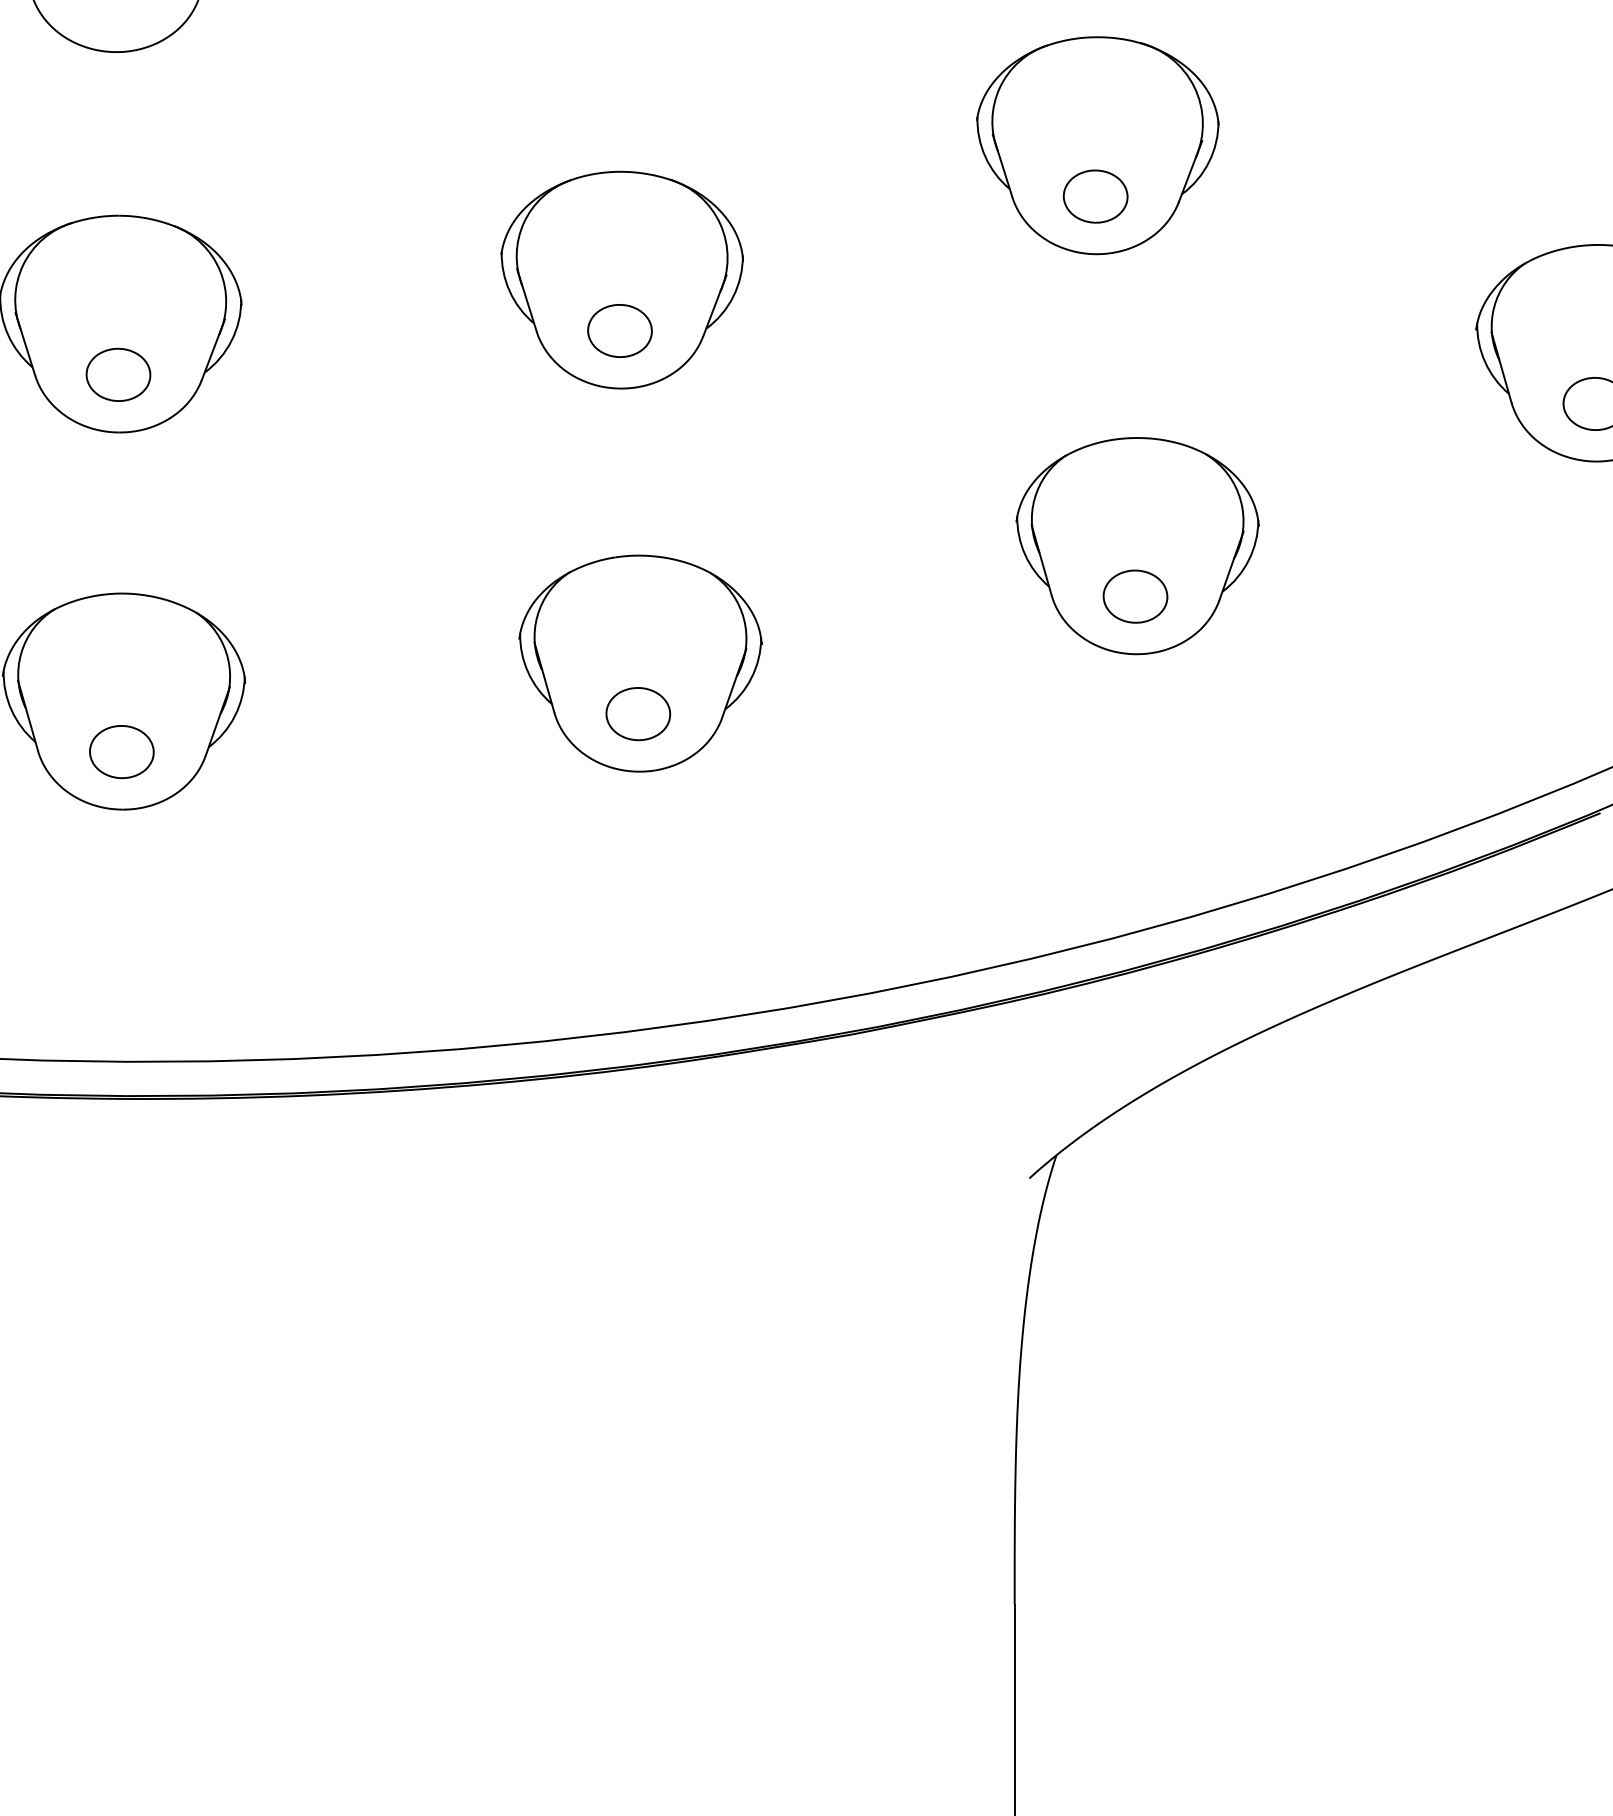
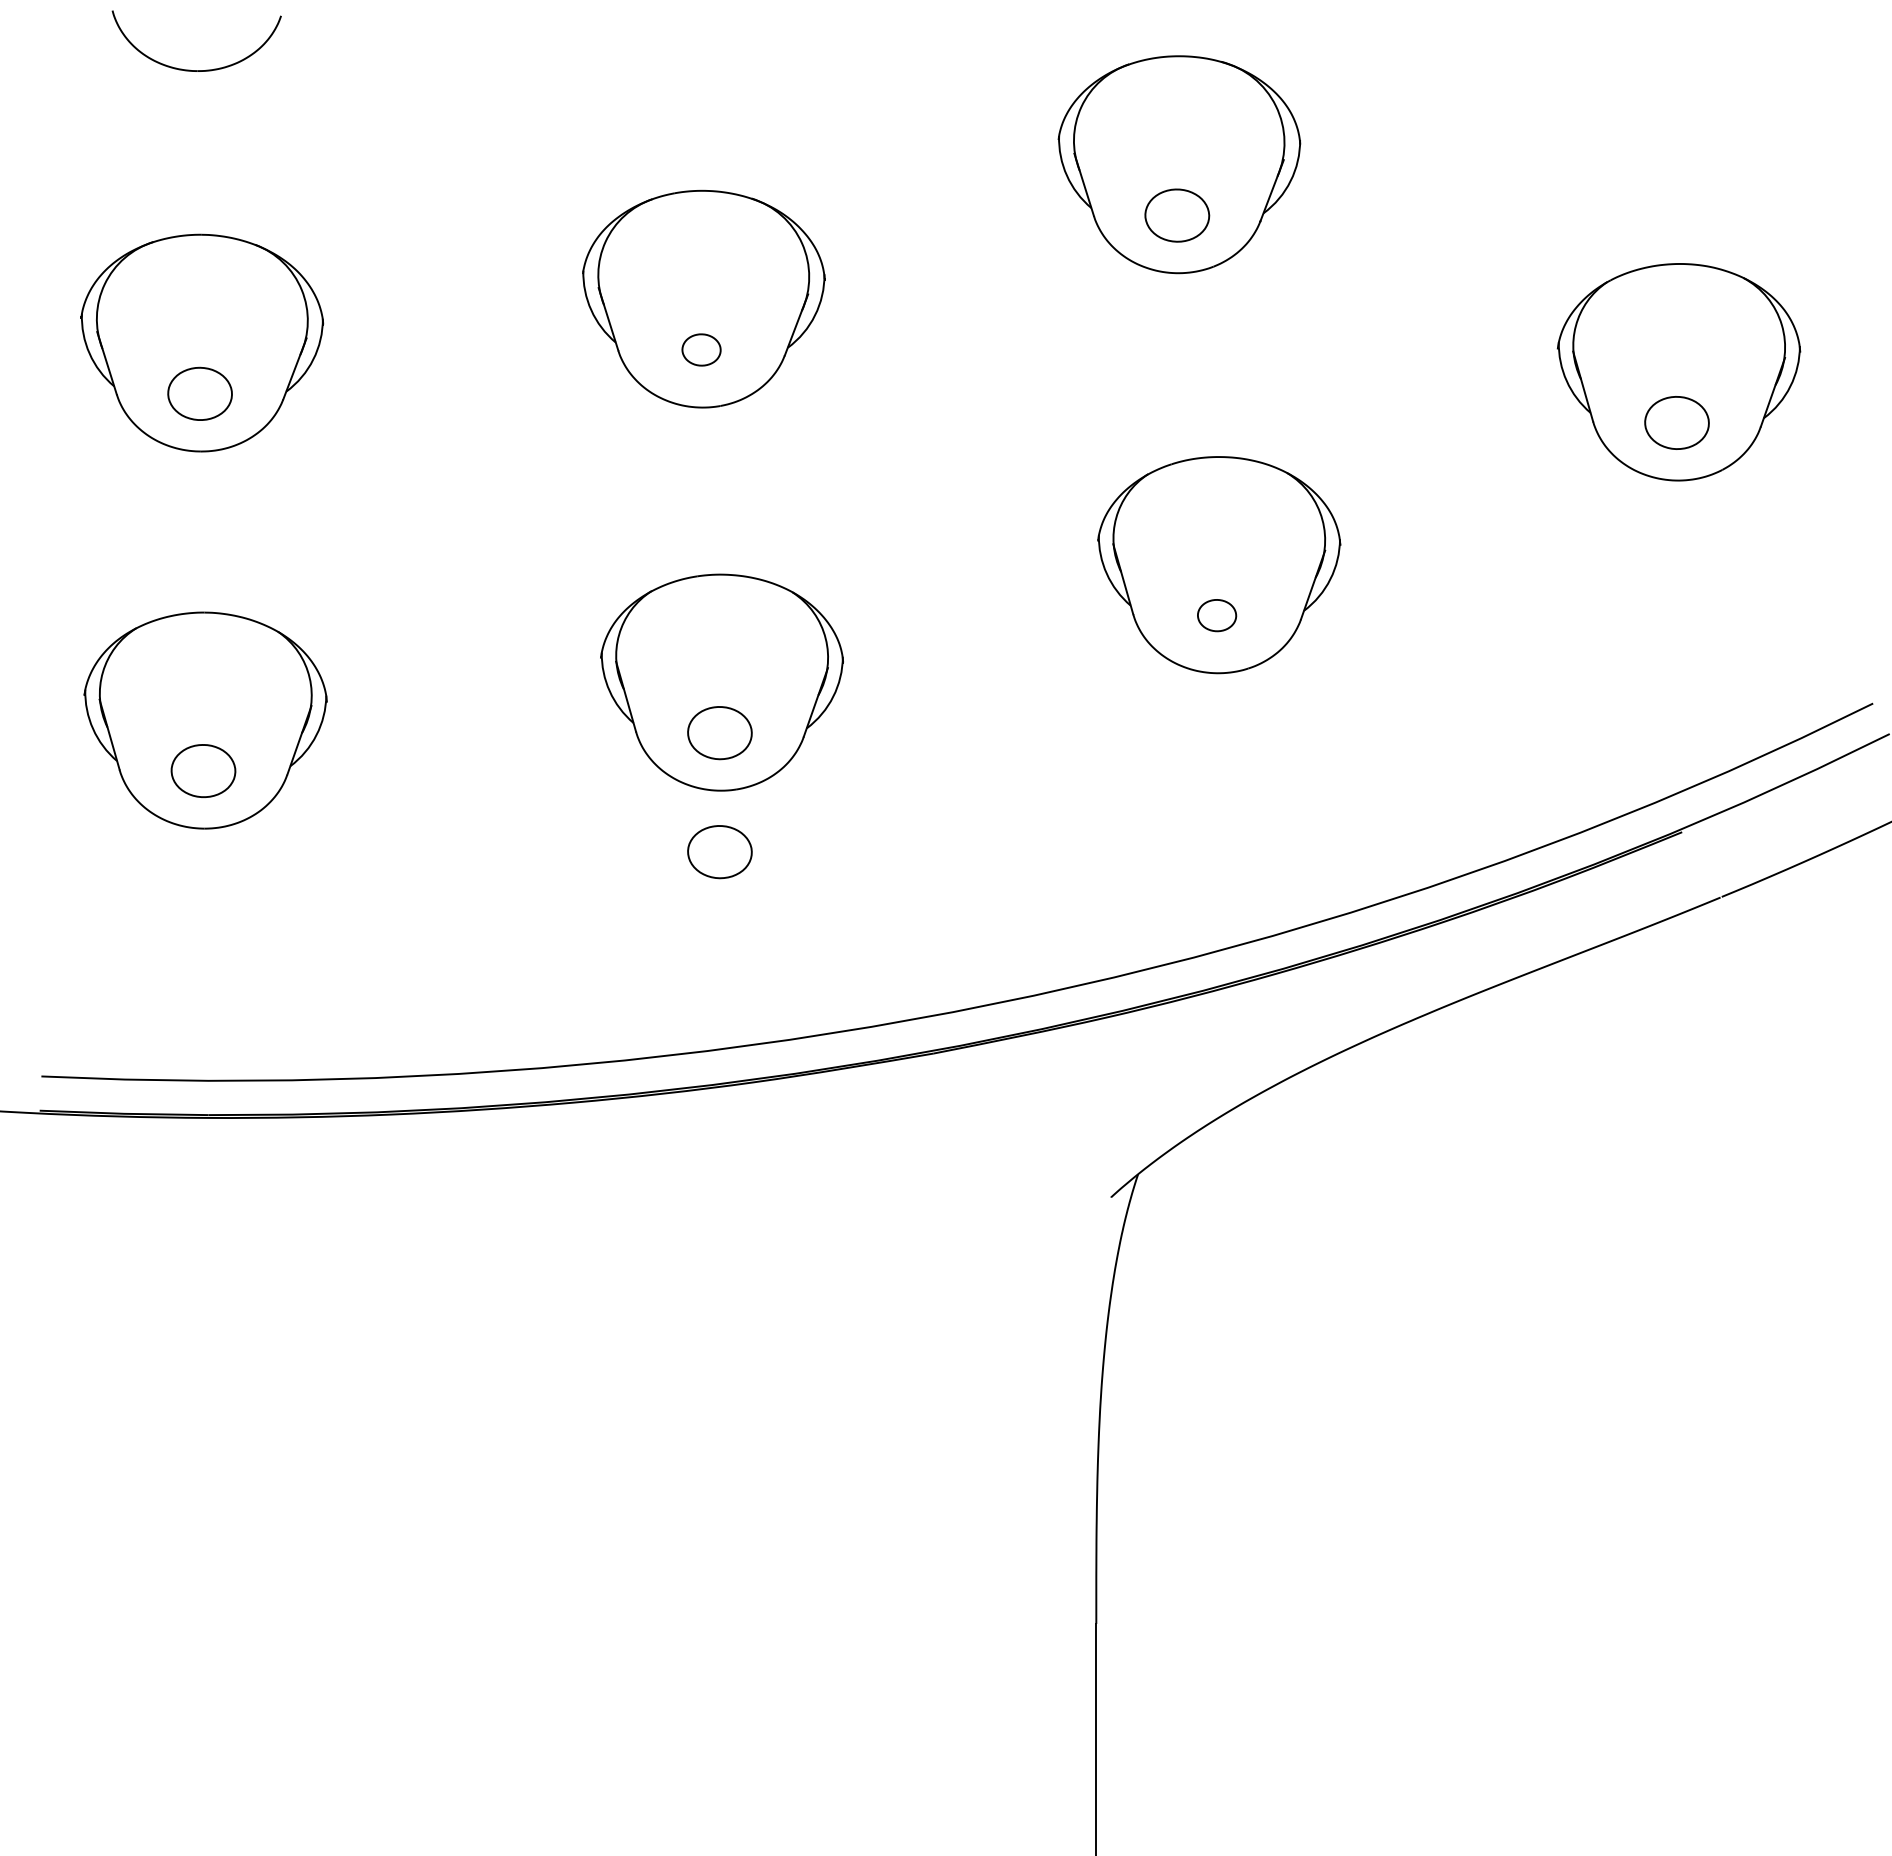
part: (619, 330) -> (701, 349), size x0.6
part: (1134, 596) -> (1216, 615), size x0.6
part: (637, 833) -> (719, 852), added

